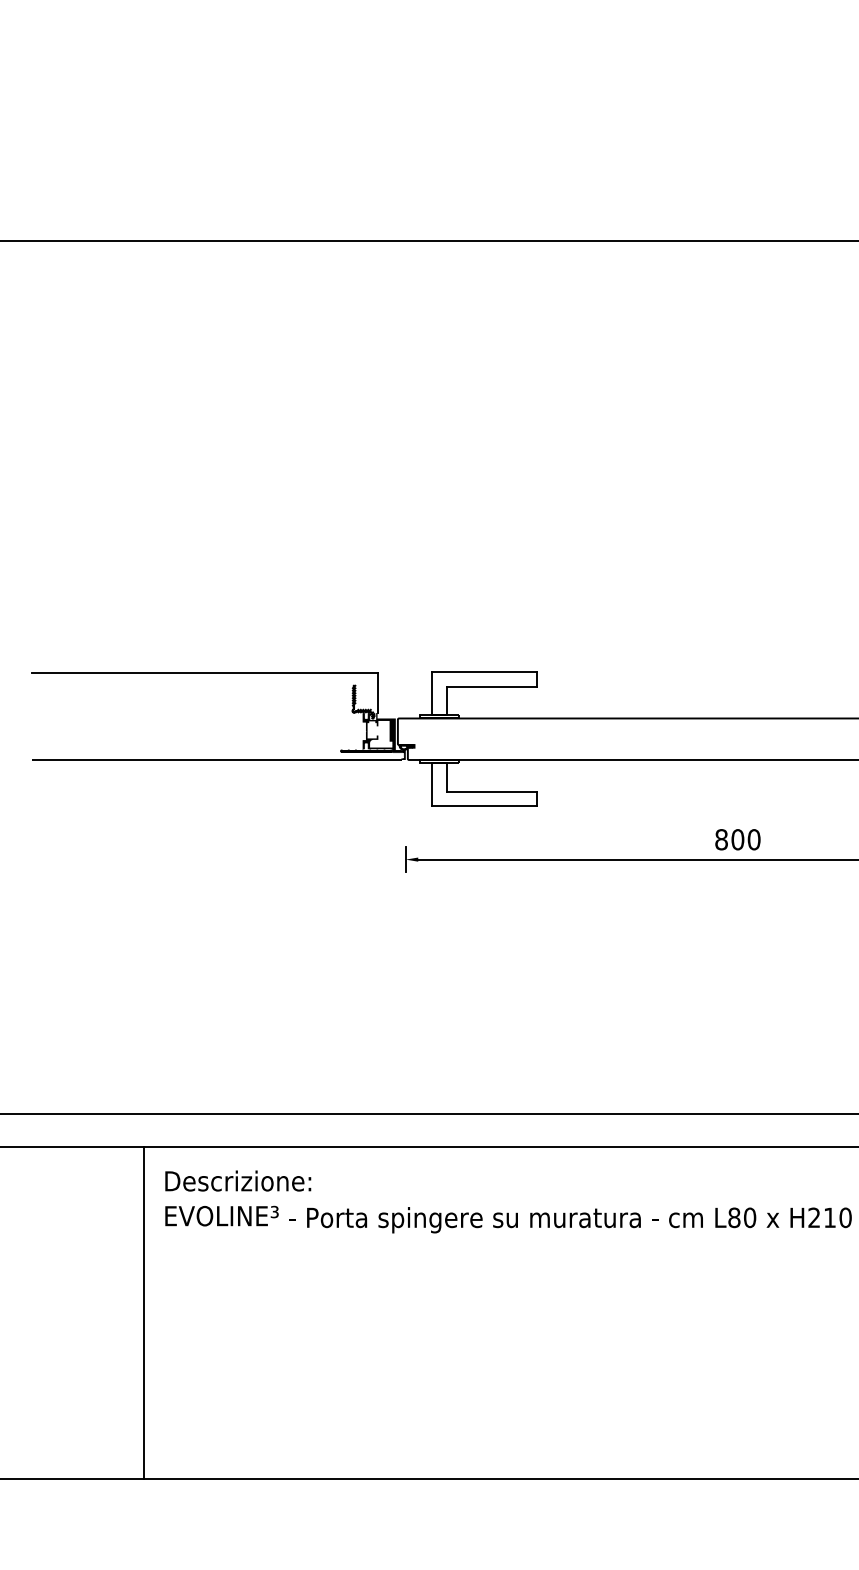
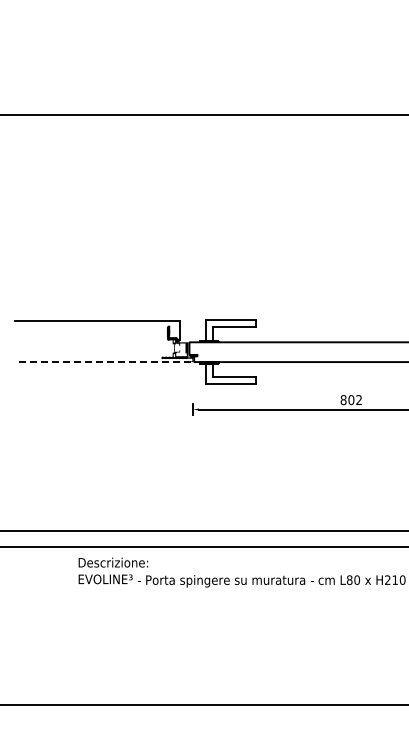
line: (215, 760) -> (102, 362), solid -> dashed
text: (754, 840) -> (359, 400), 800 -> 802
line: (143, 1313) -> (68, 625), removed

